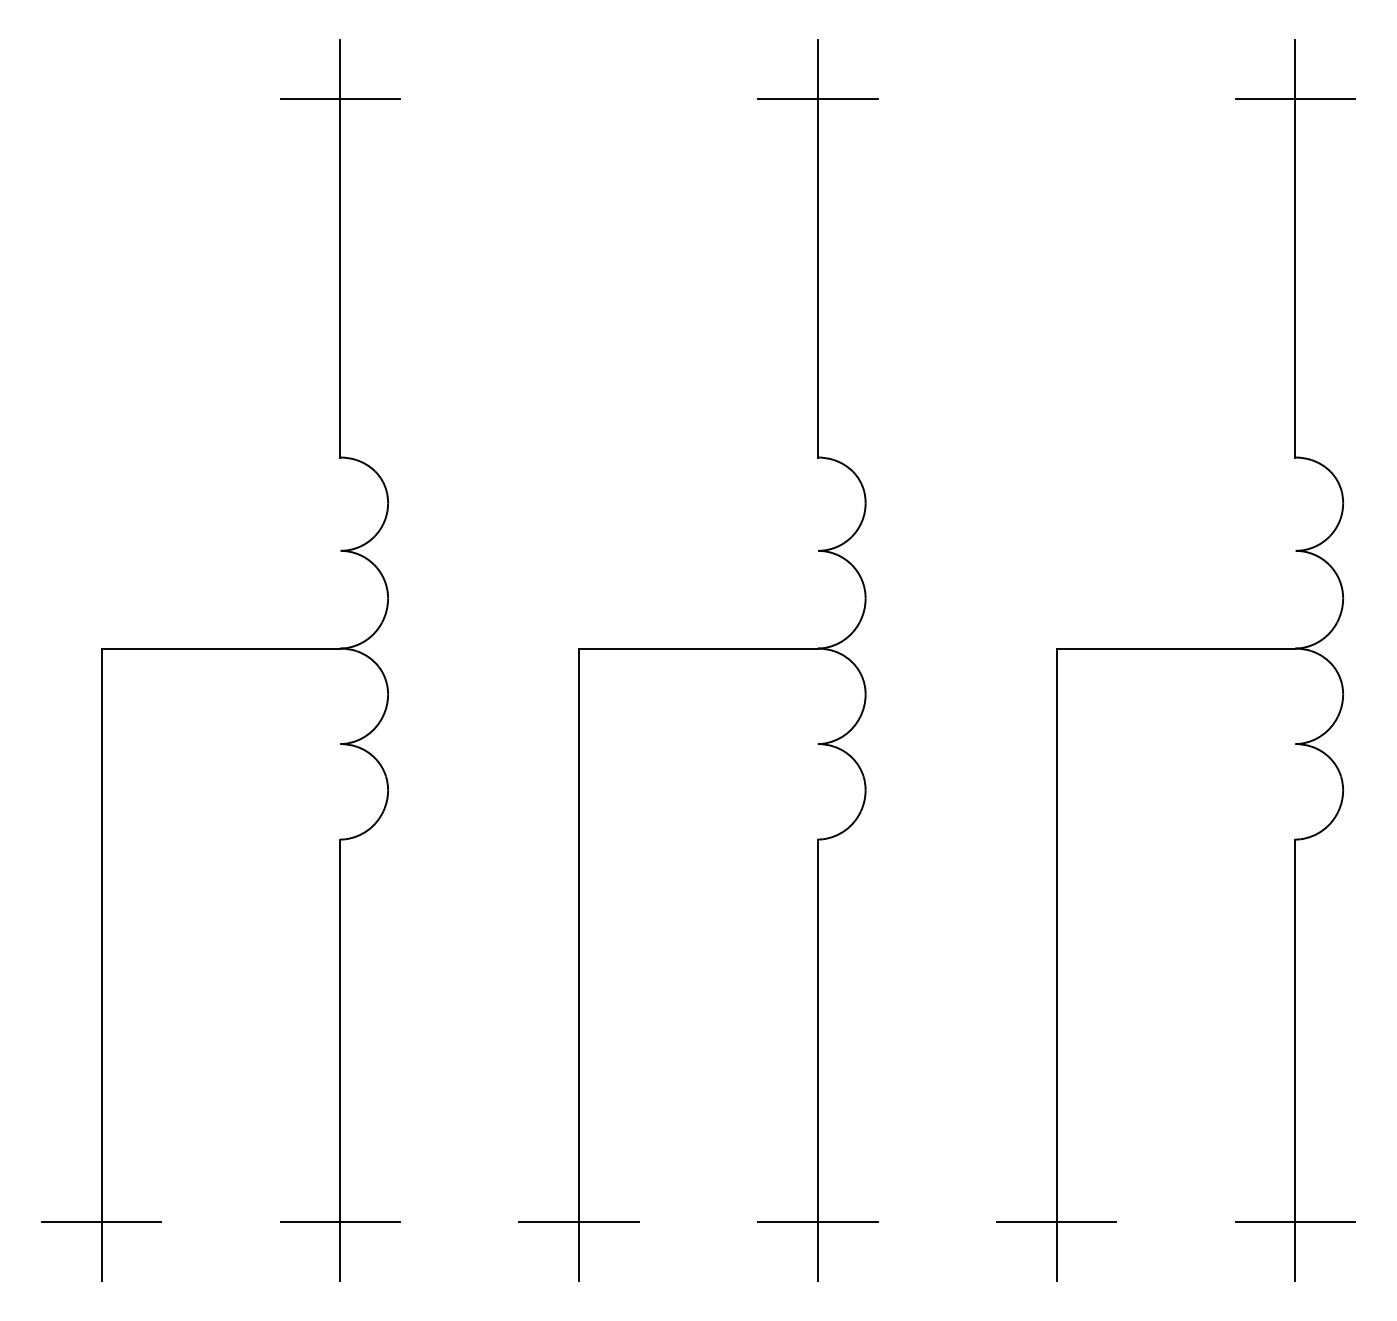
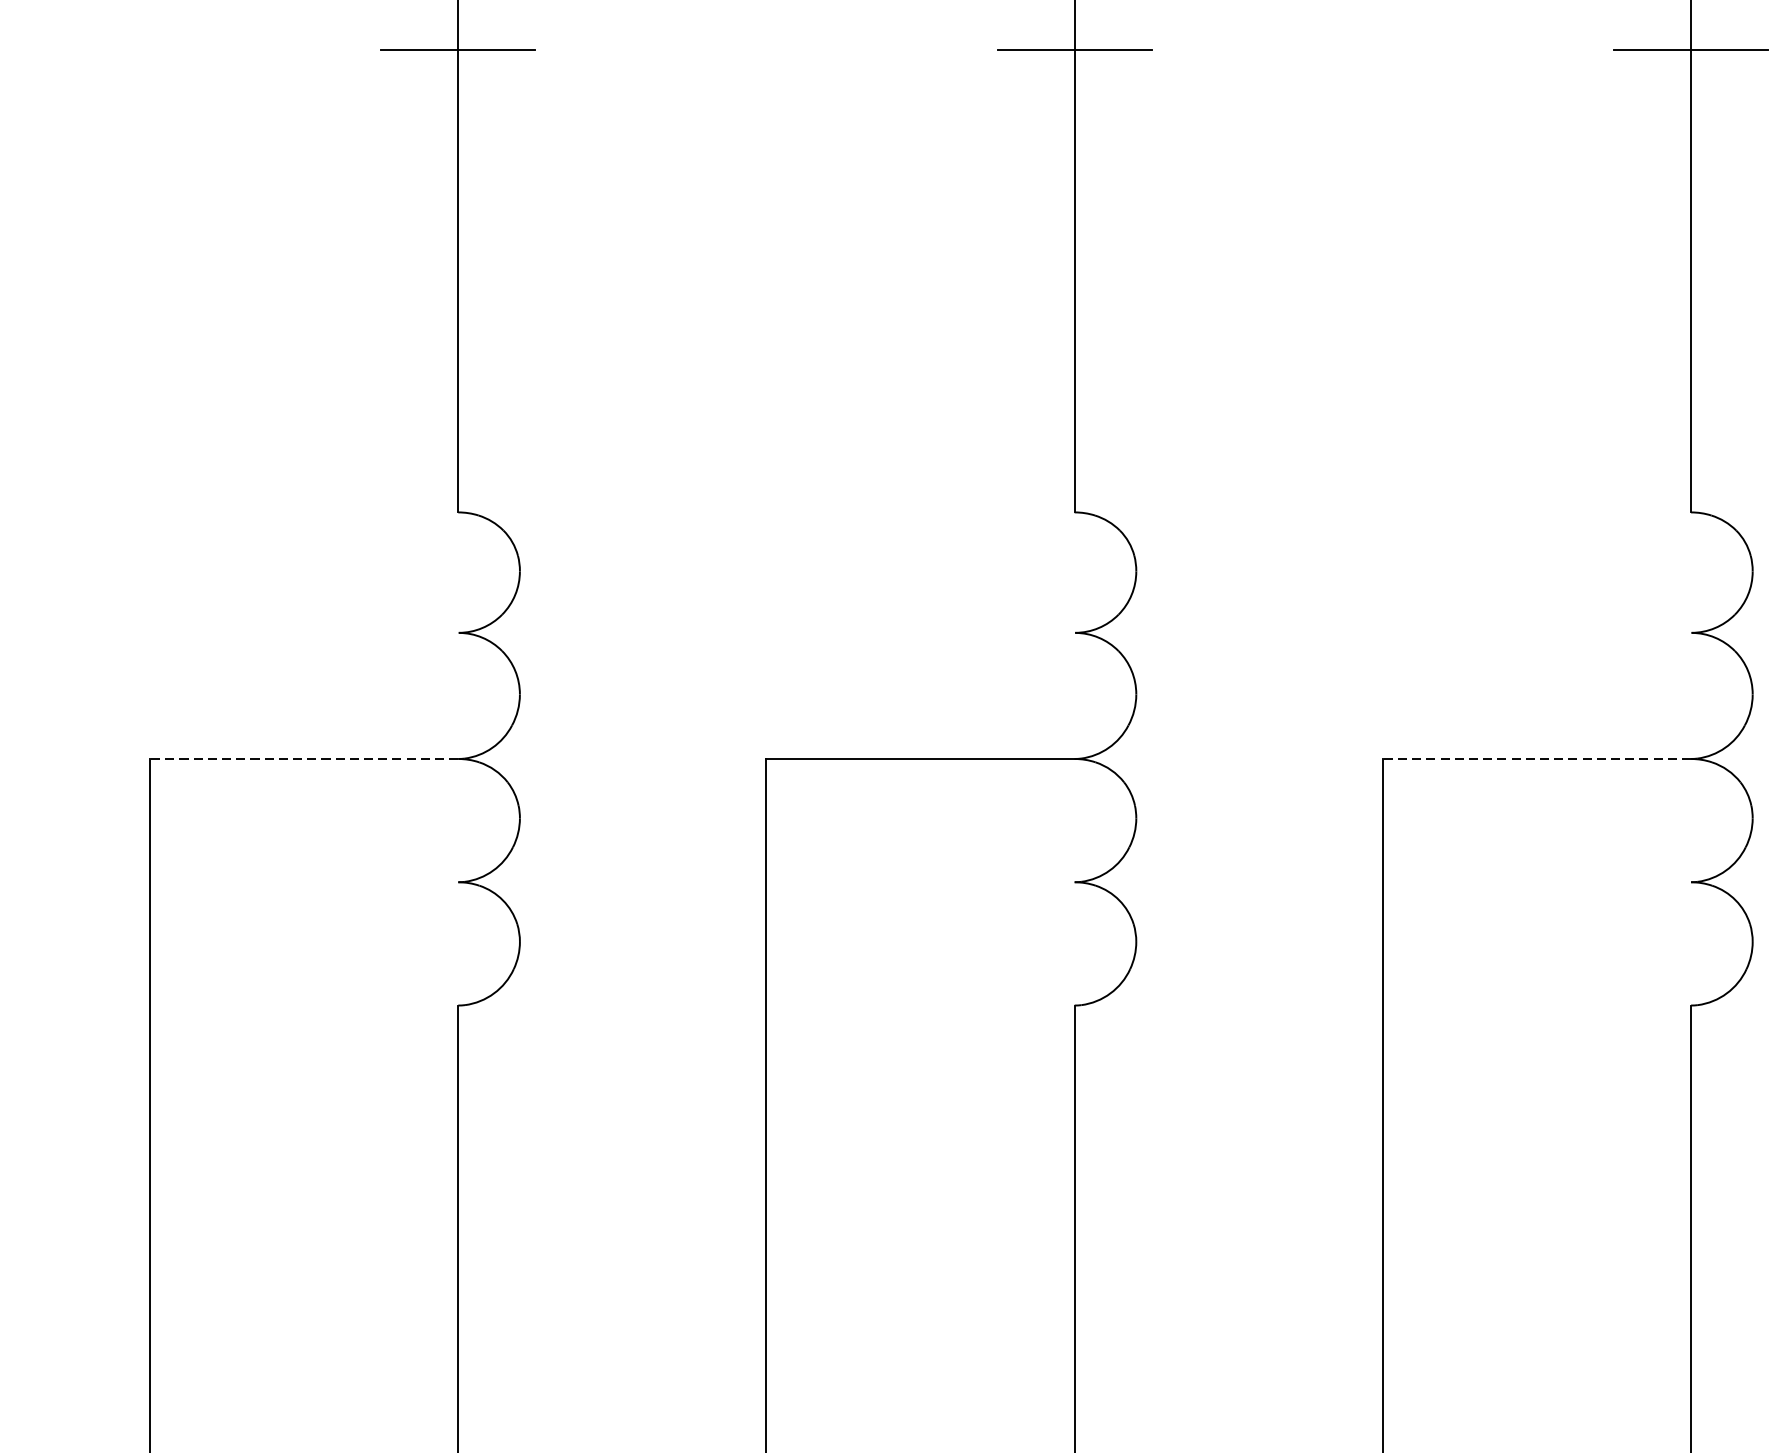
line: (220, 648) -> (303, 758), solid -> dashed
line: (1175, 648) -> (1536, 758), solid -> dashed

